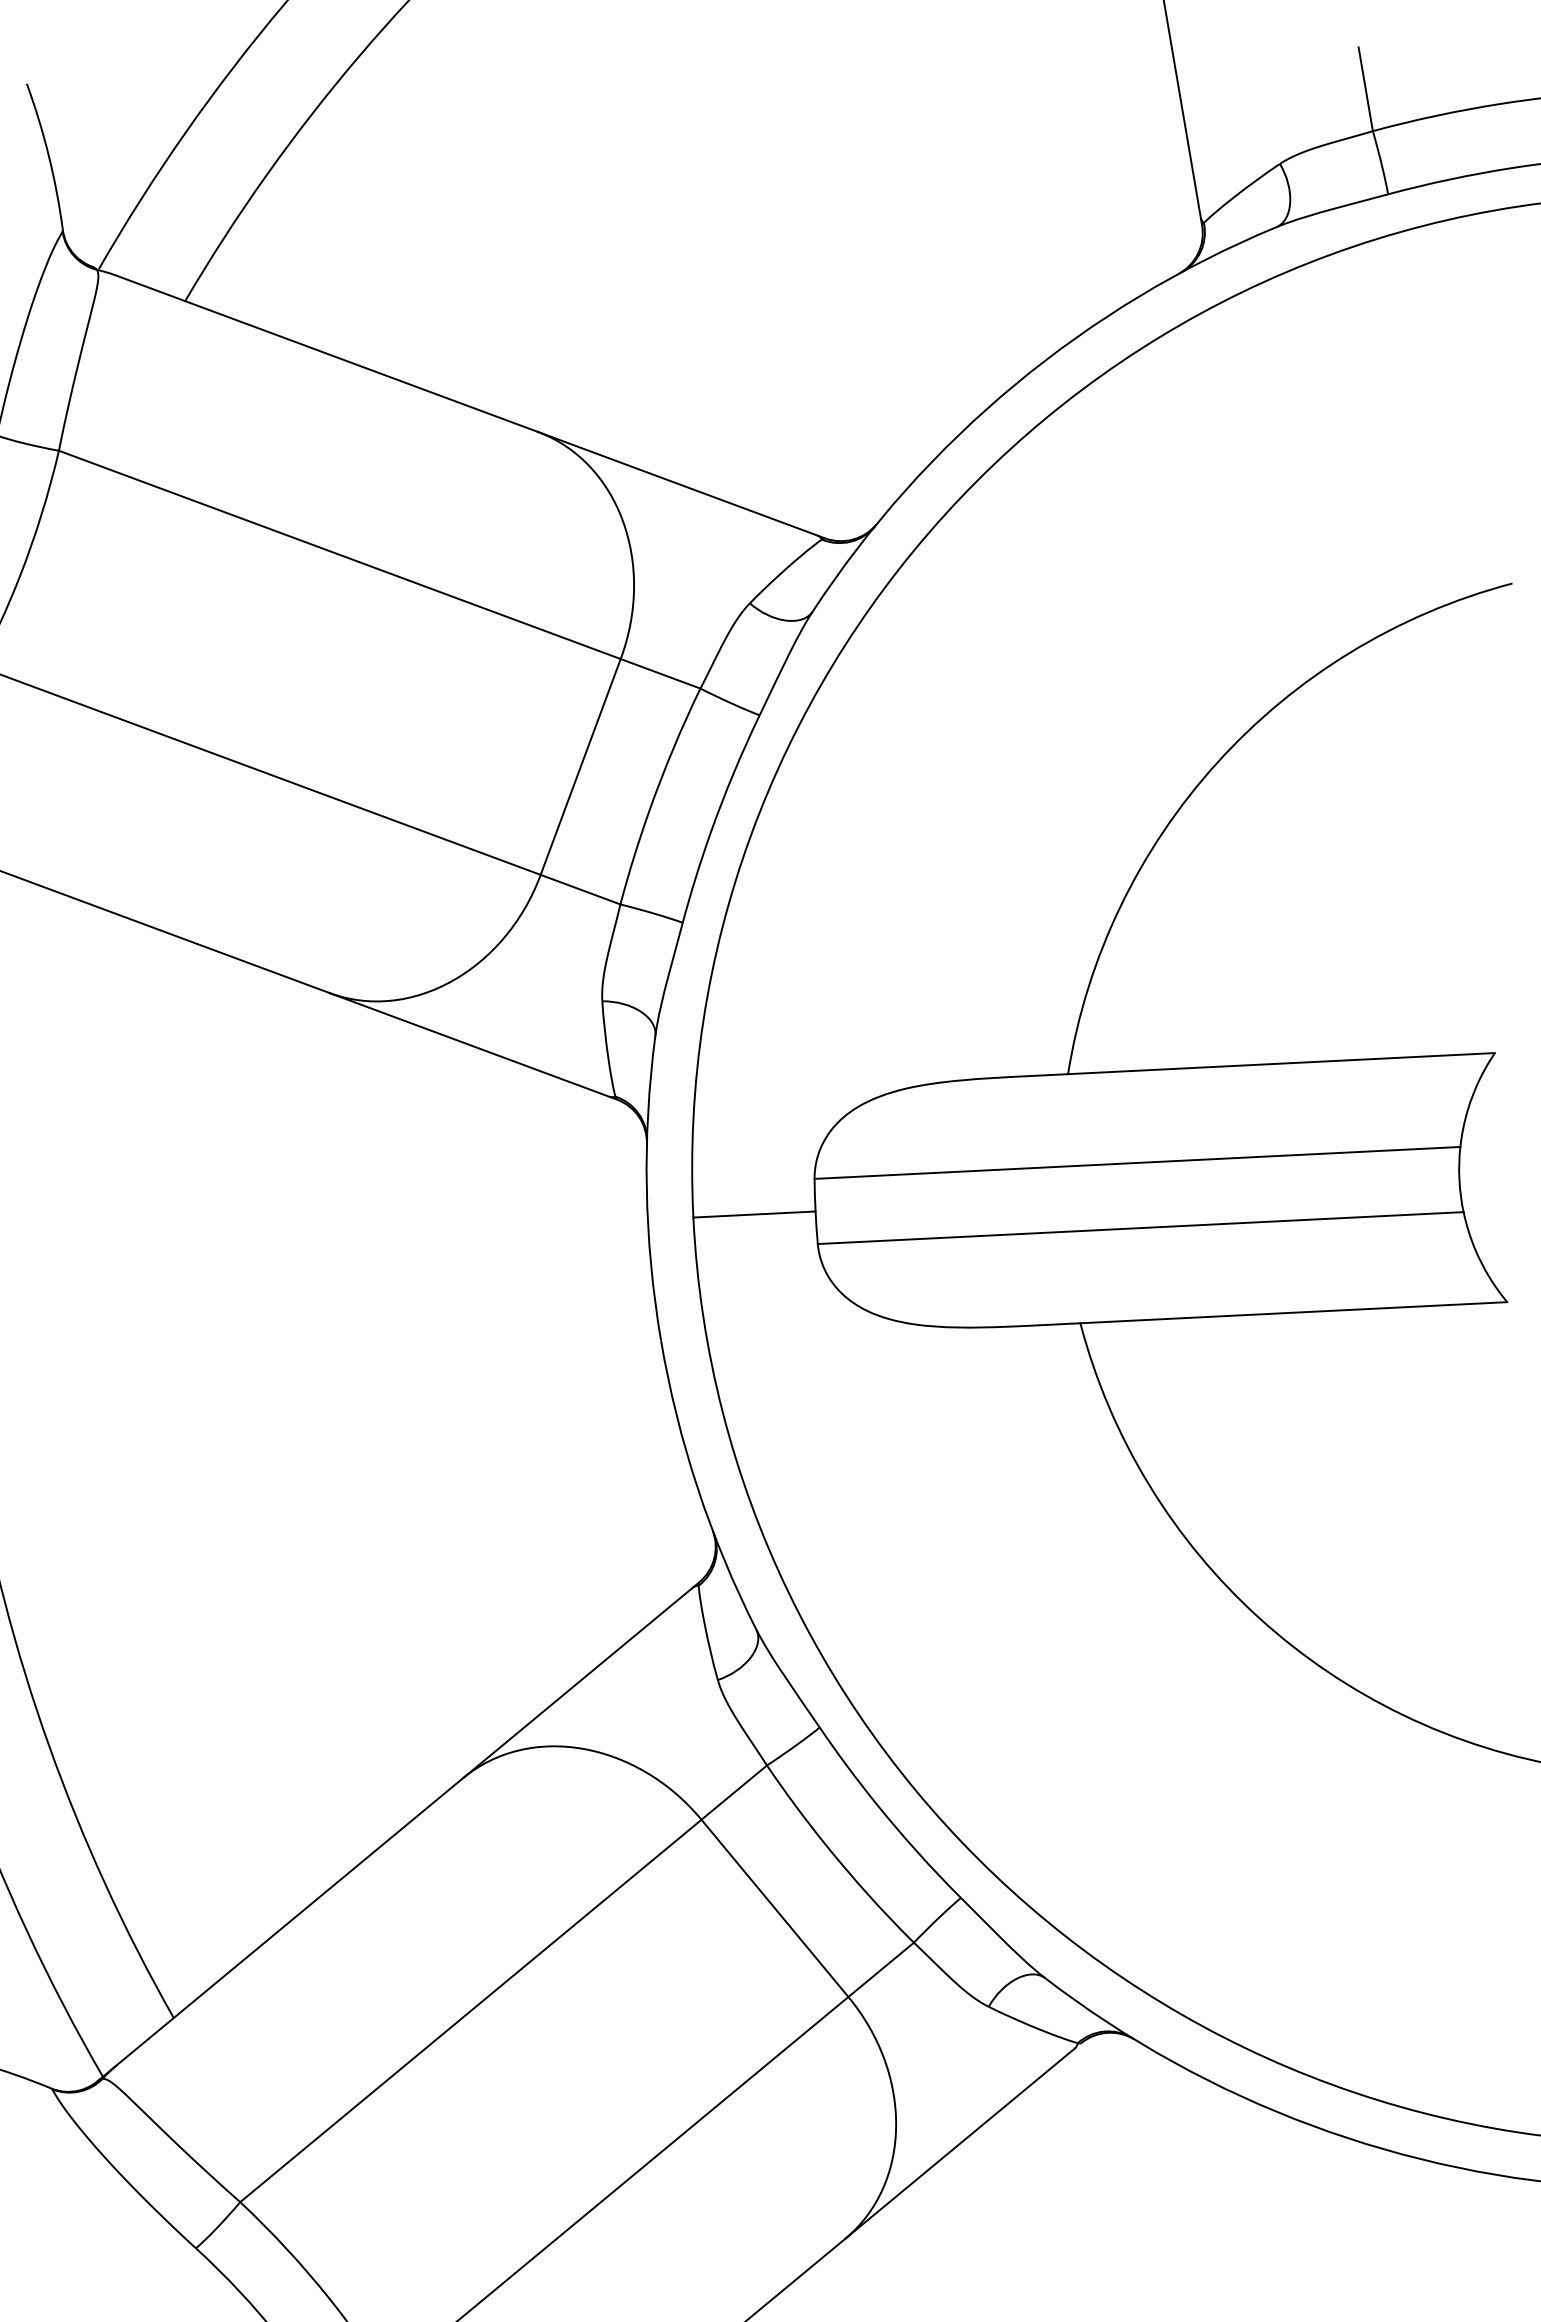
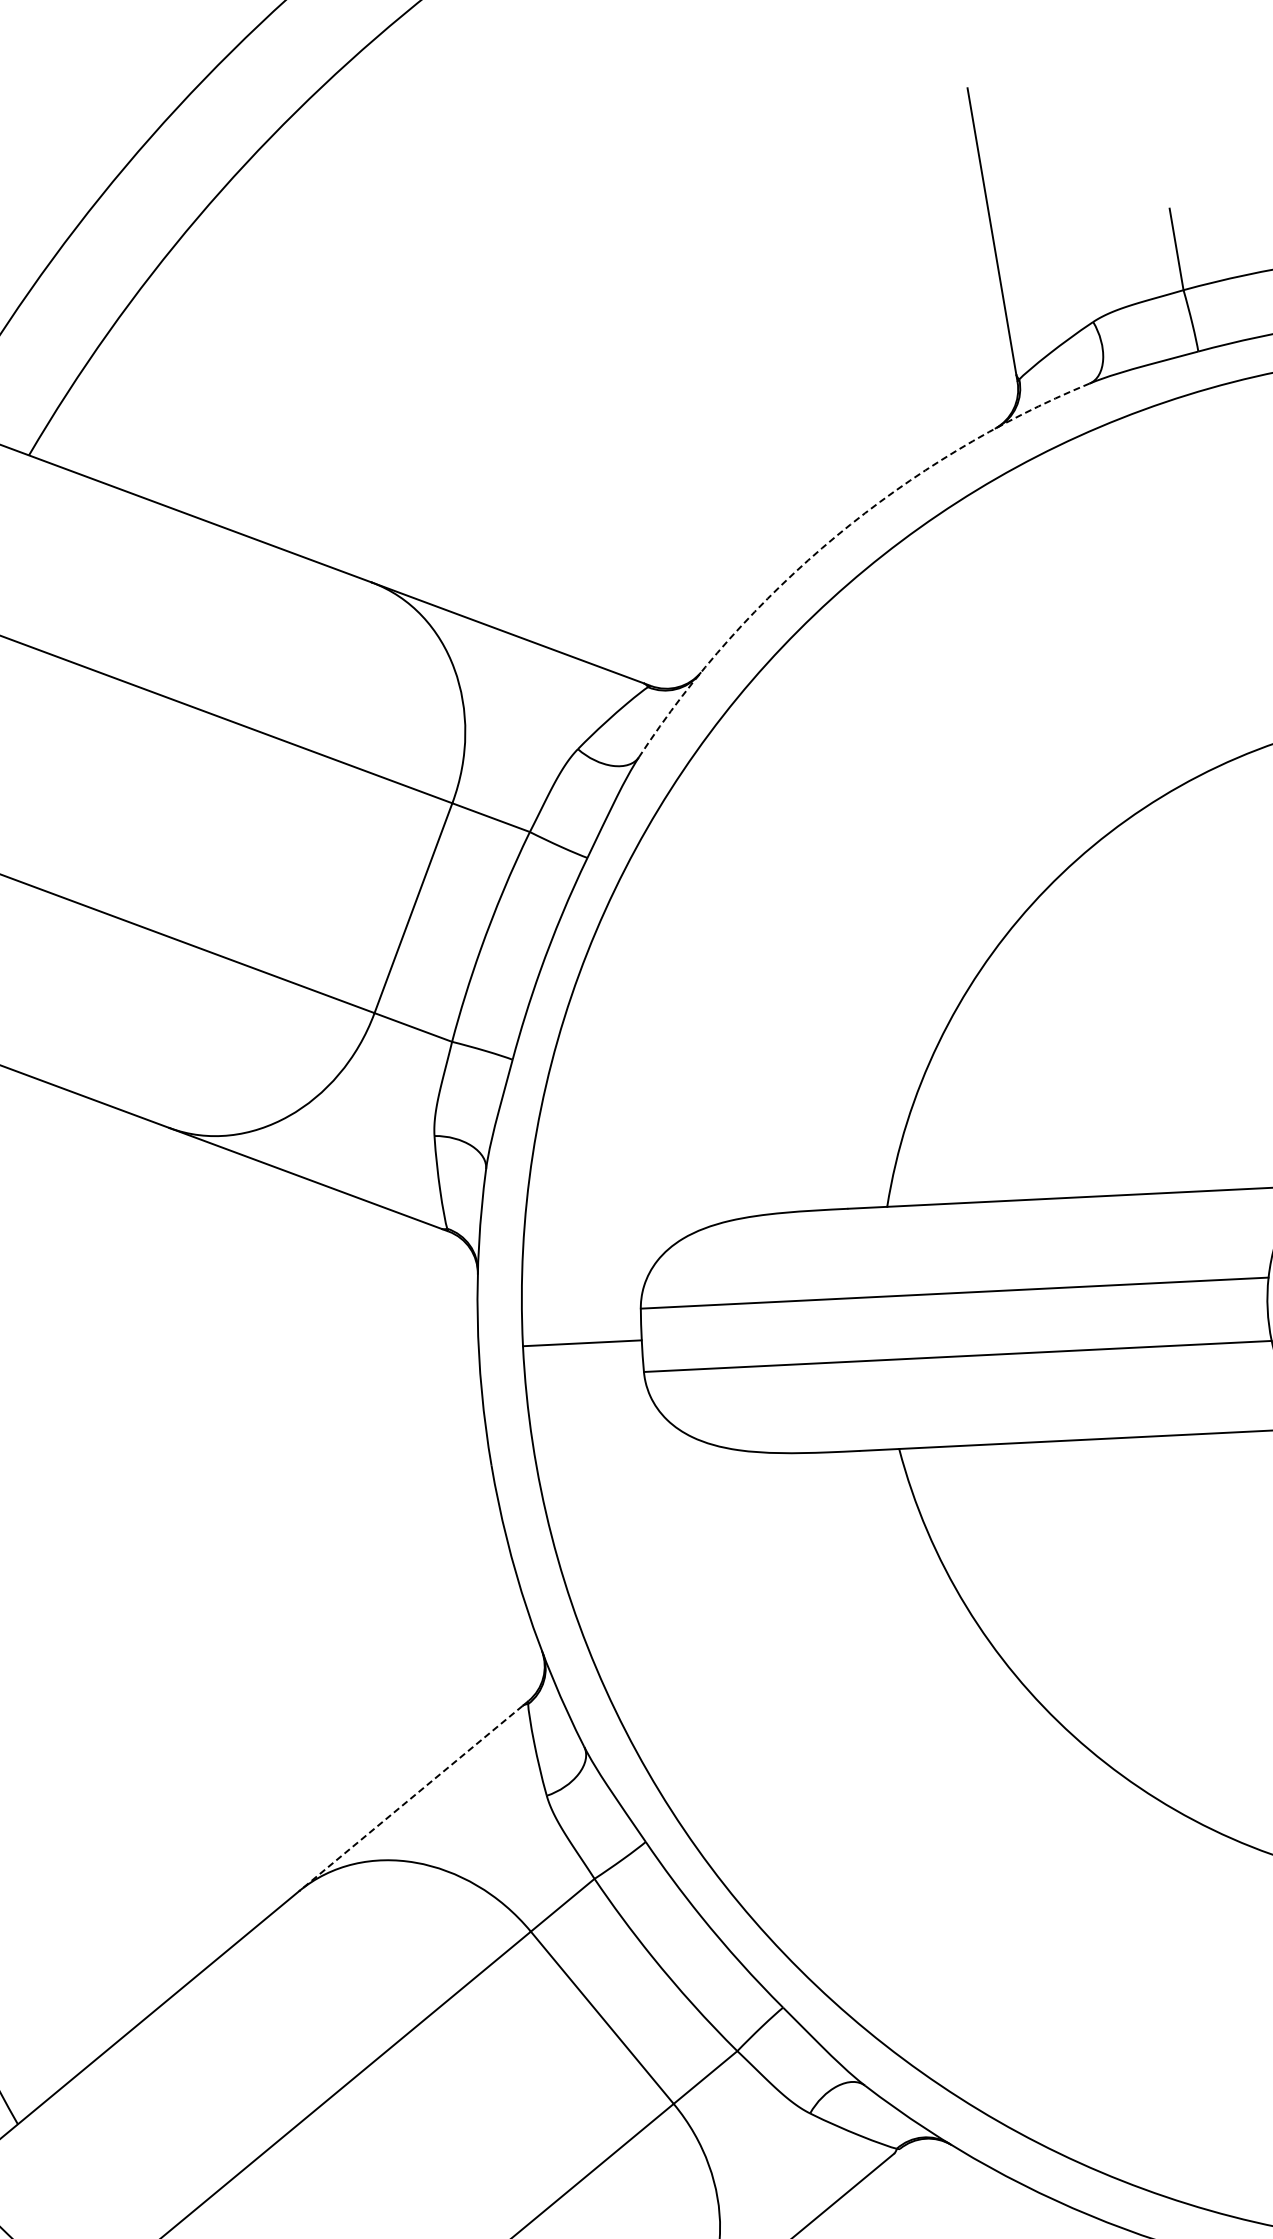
arc: (1015, 384) -> (836, 536), solid -> dashed
line: (577, 1683) -> (410, 1799), solid -> dashed

